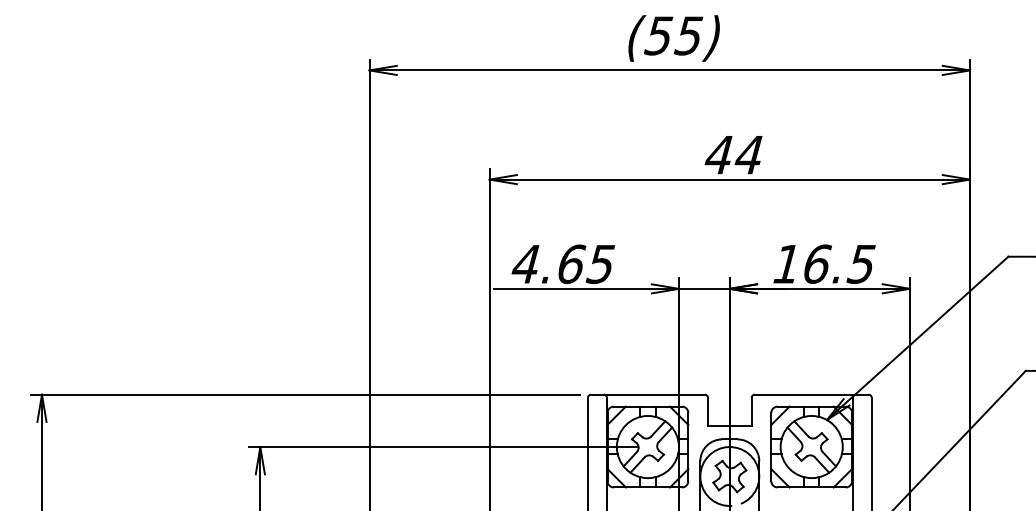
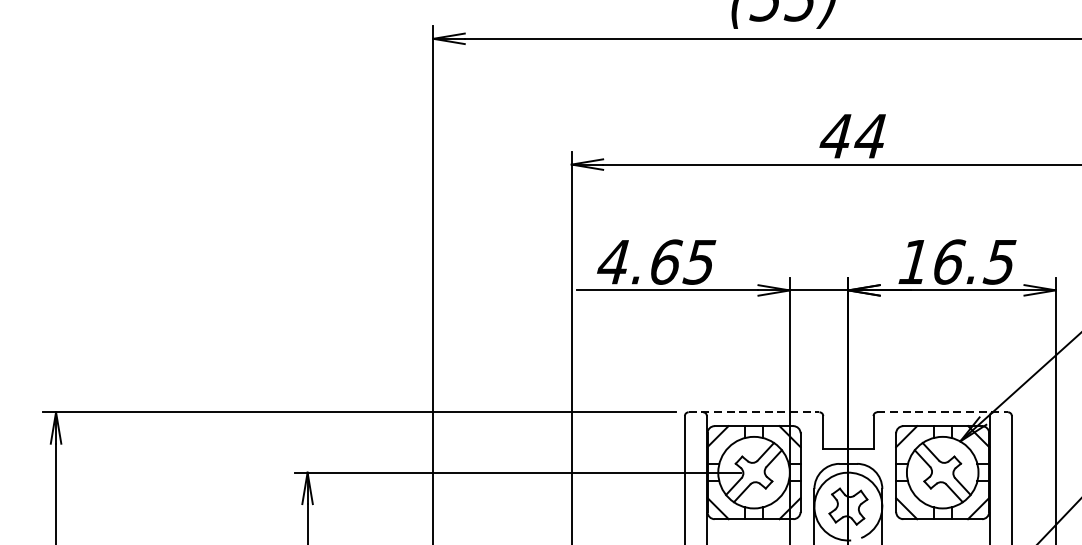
line: (647, 394) -> (753, 412), solid -> dashed
line: (811, 394) -> (942, 412), solid -> dashed

